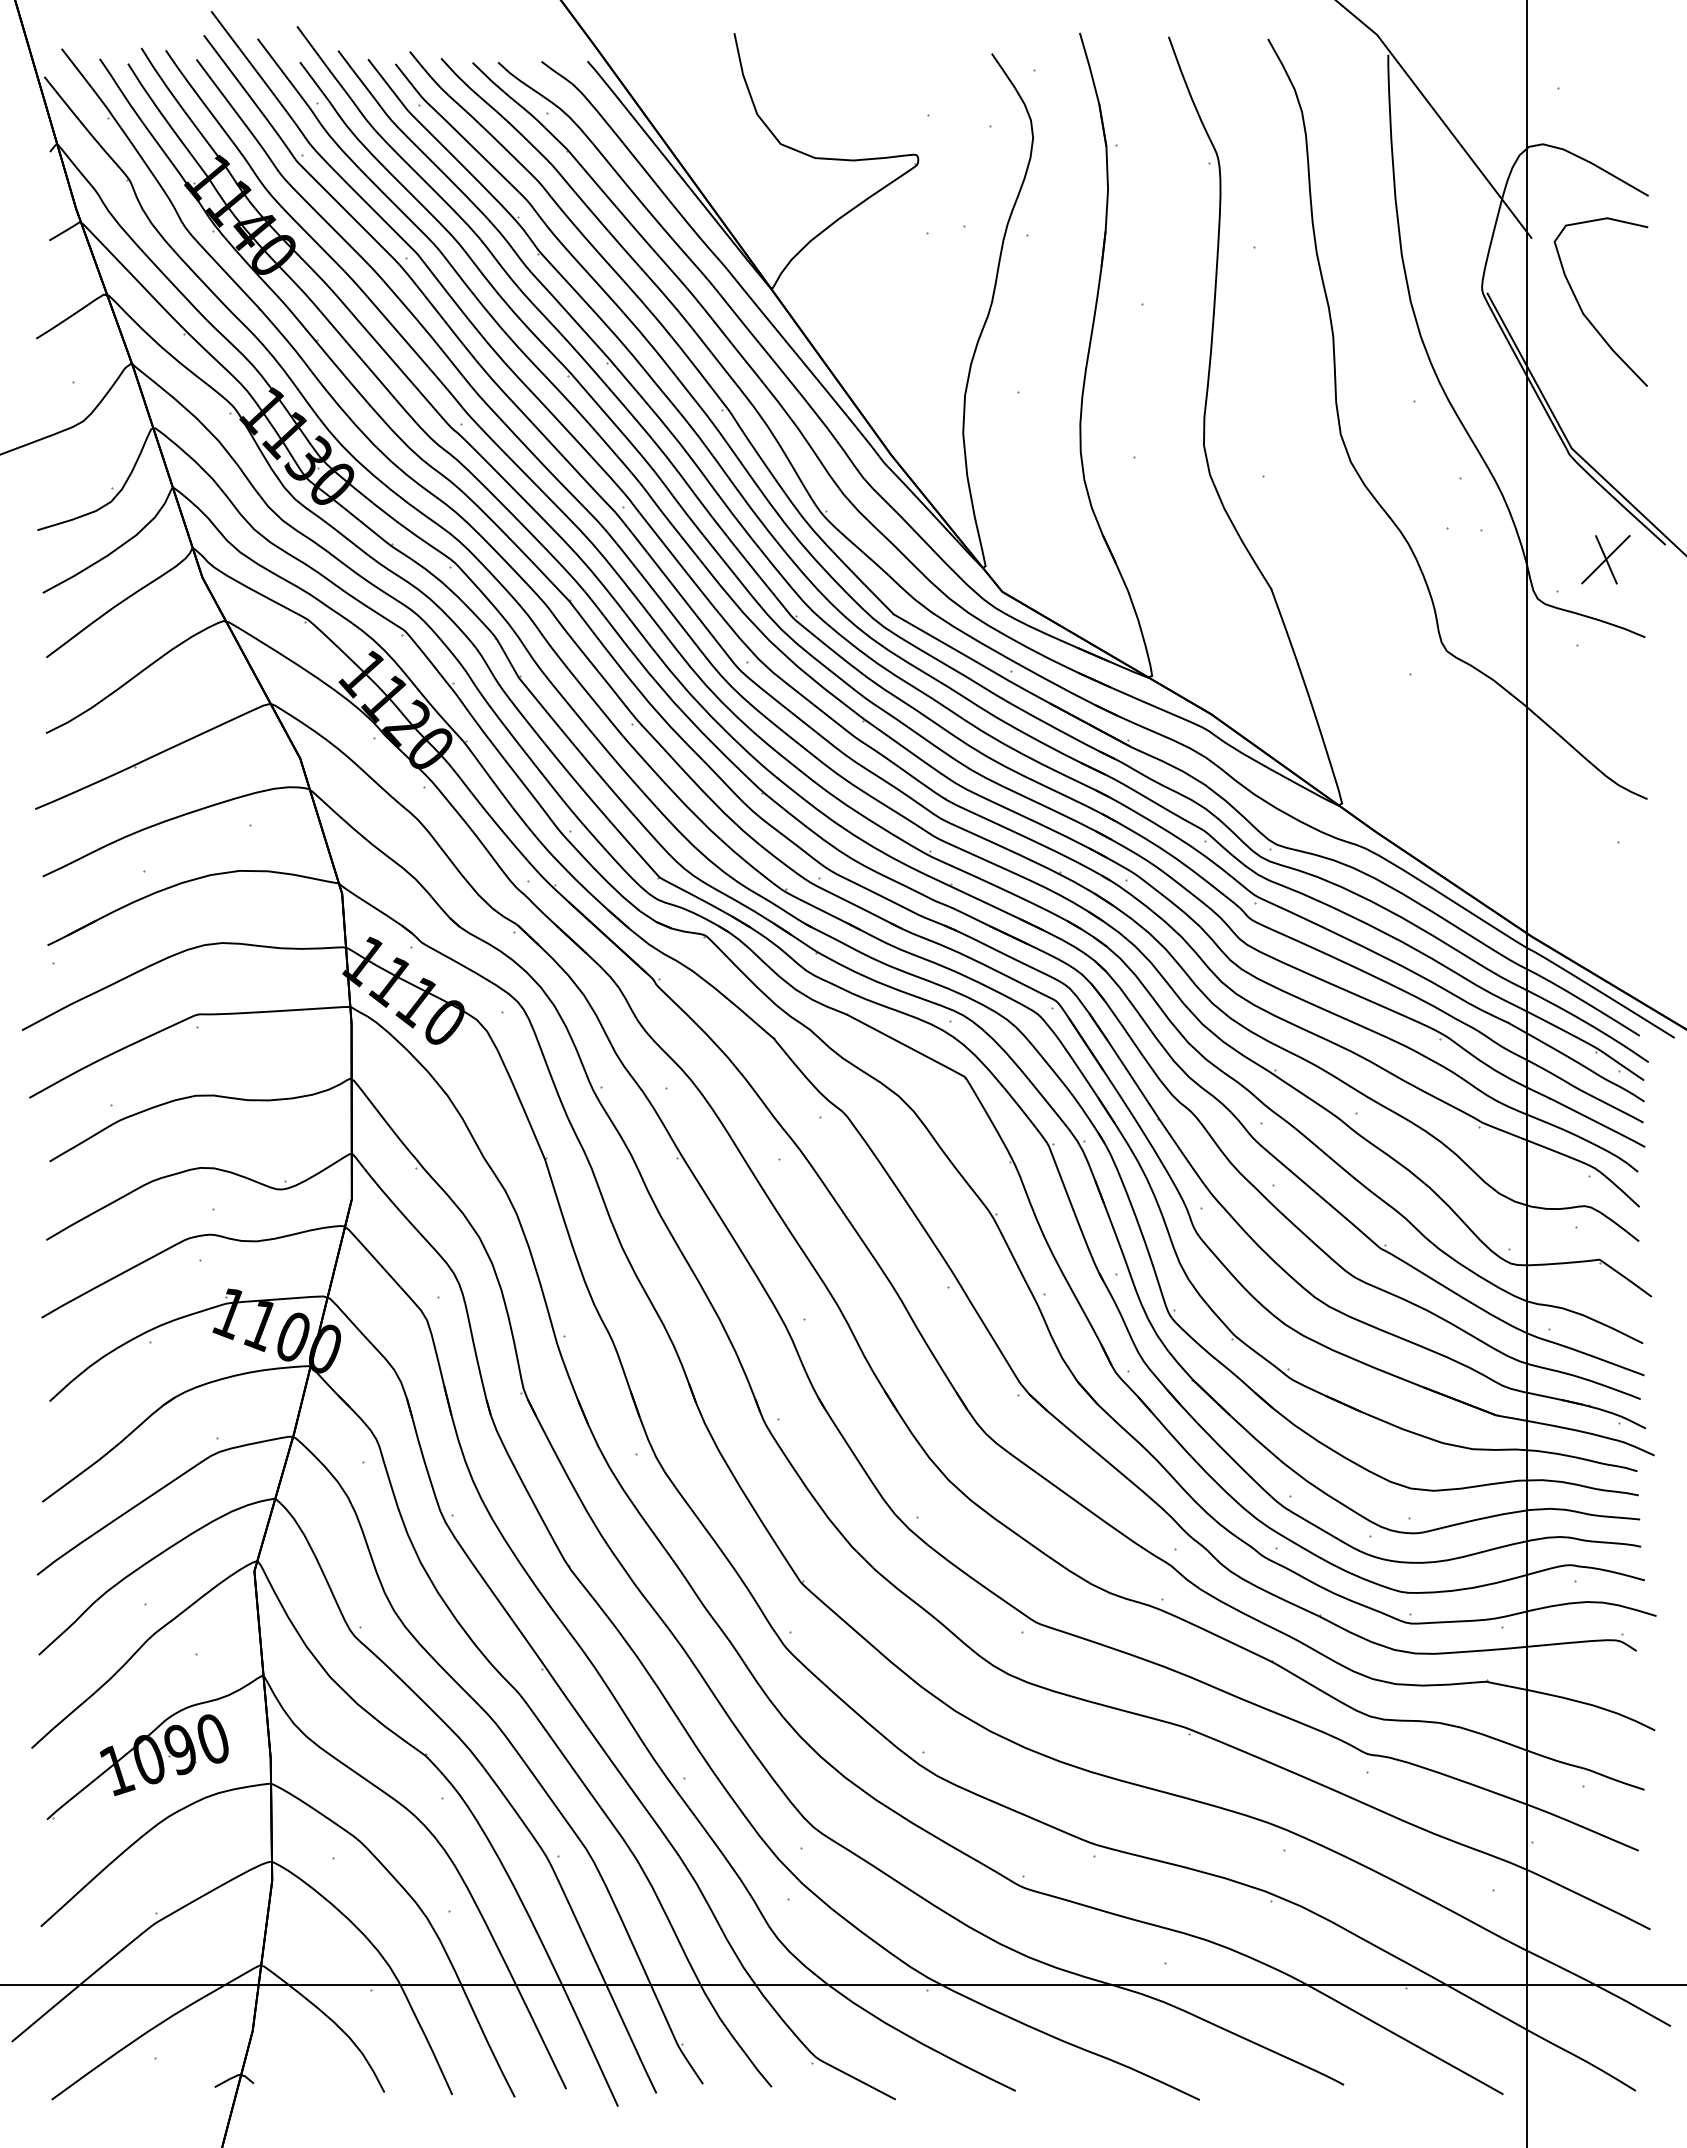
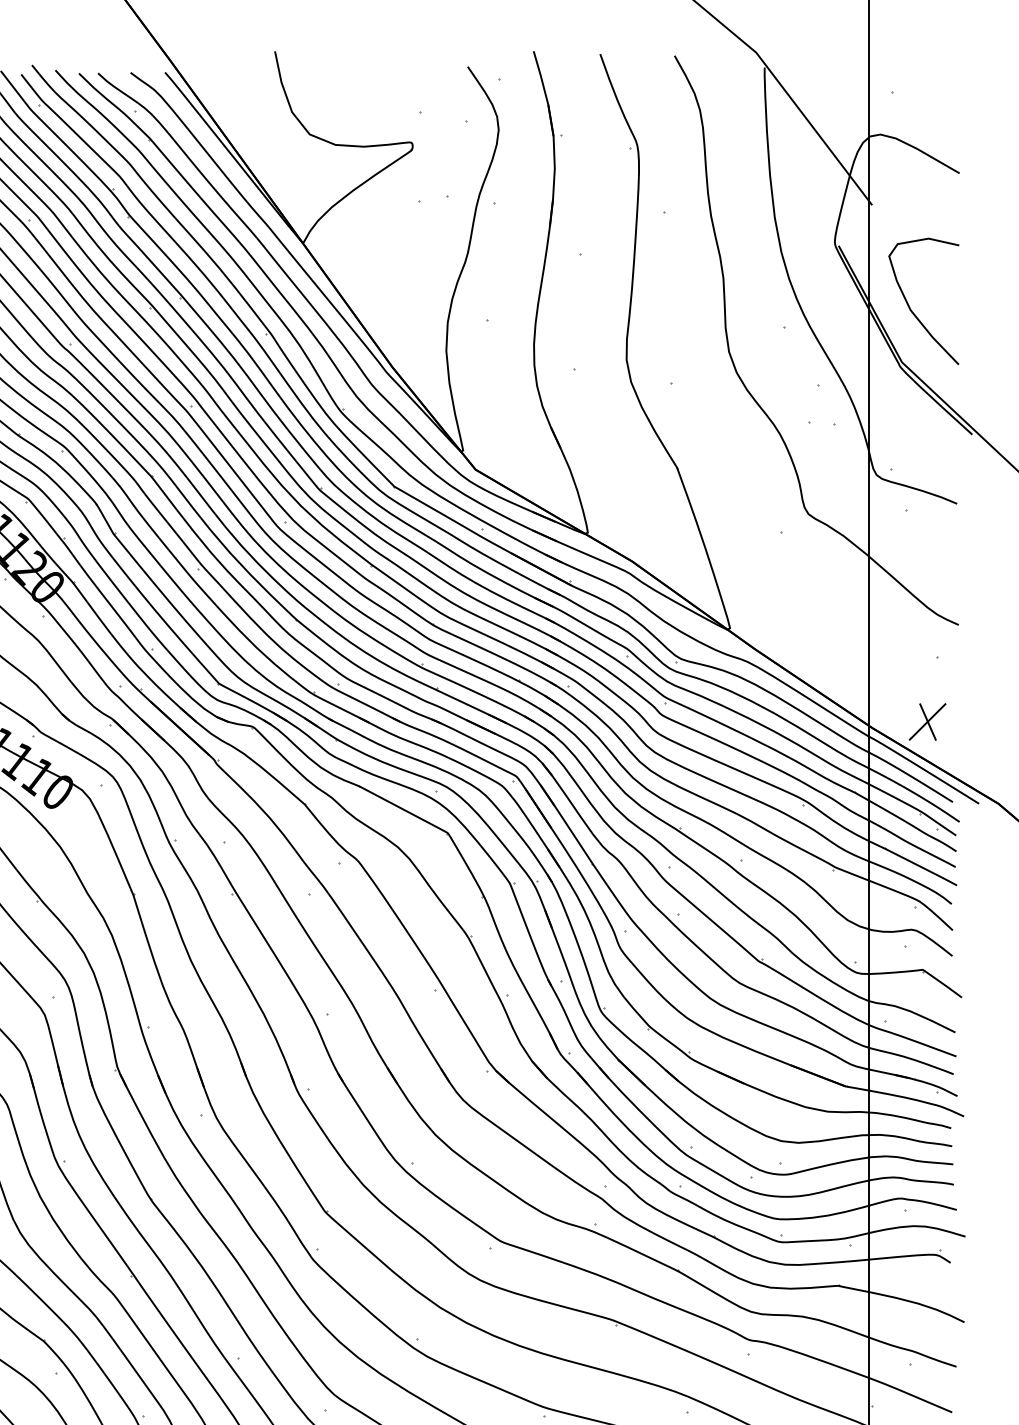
curve: (1582, 309) -> (910, 306), moved
part: (1605, 559) -> (927, 721), moved

